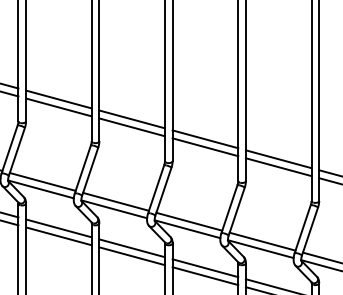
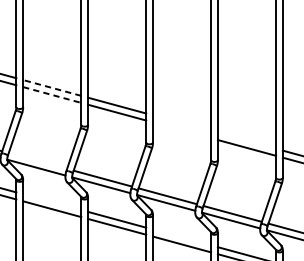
line: (58, 99) -> (51, 87), solid -> dashed
line: (58, 107) -> (51, 95), solid -> dashed
line: (205, 139) -> (182, 123), removed
line: (205, 147) -> (182, 130), removed
line: (278, 159) -> (246, 141), removed
line: (42, 181) -> (37, 160), removed
line: (58, 228) -> (51, 202), removed
line: (205, 268) -> (182, 237), removed

